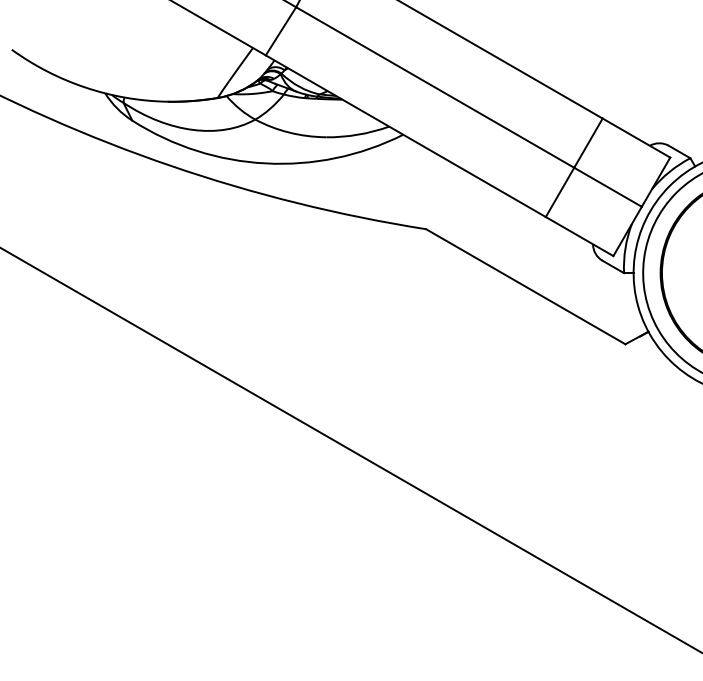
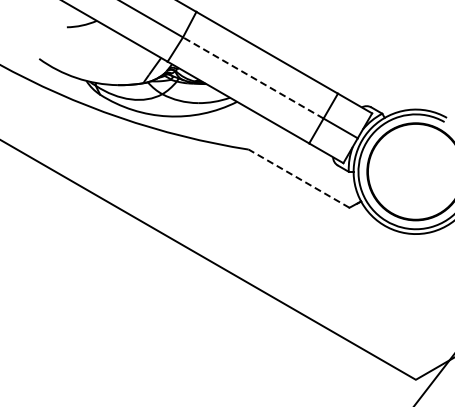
line: (433, 86) -> (252, 77), solid -> dashed
line: (524, 286) -> (298, 178), solid -> dashed

